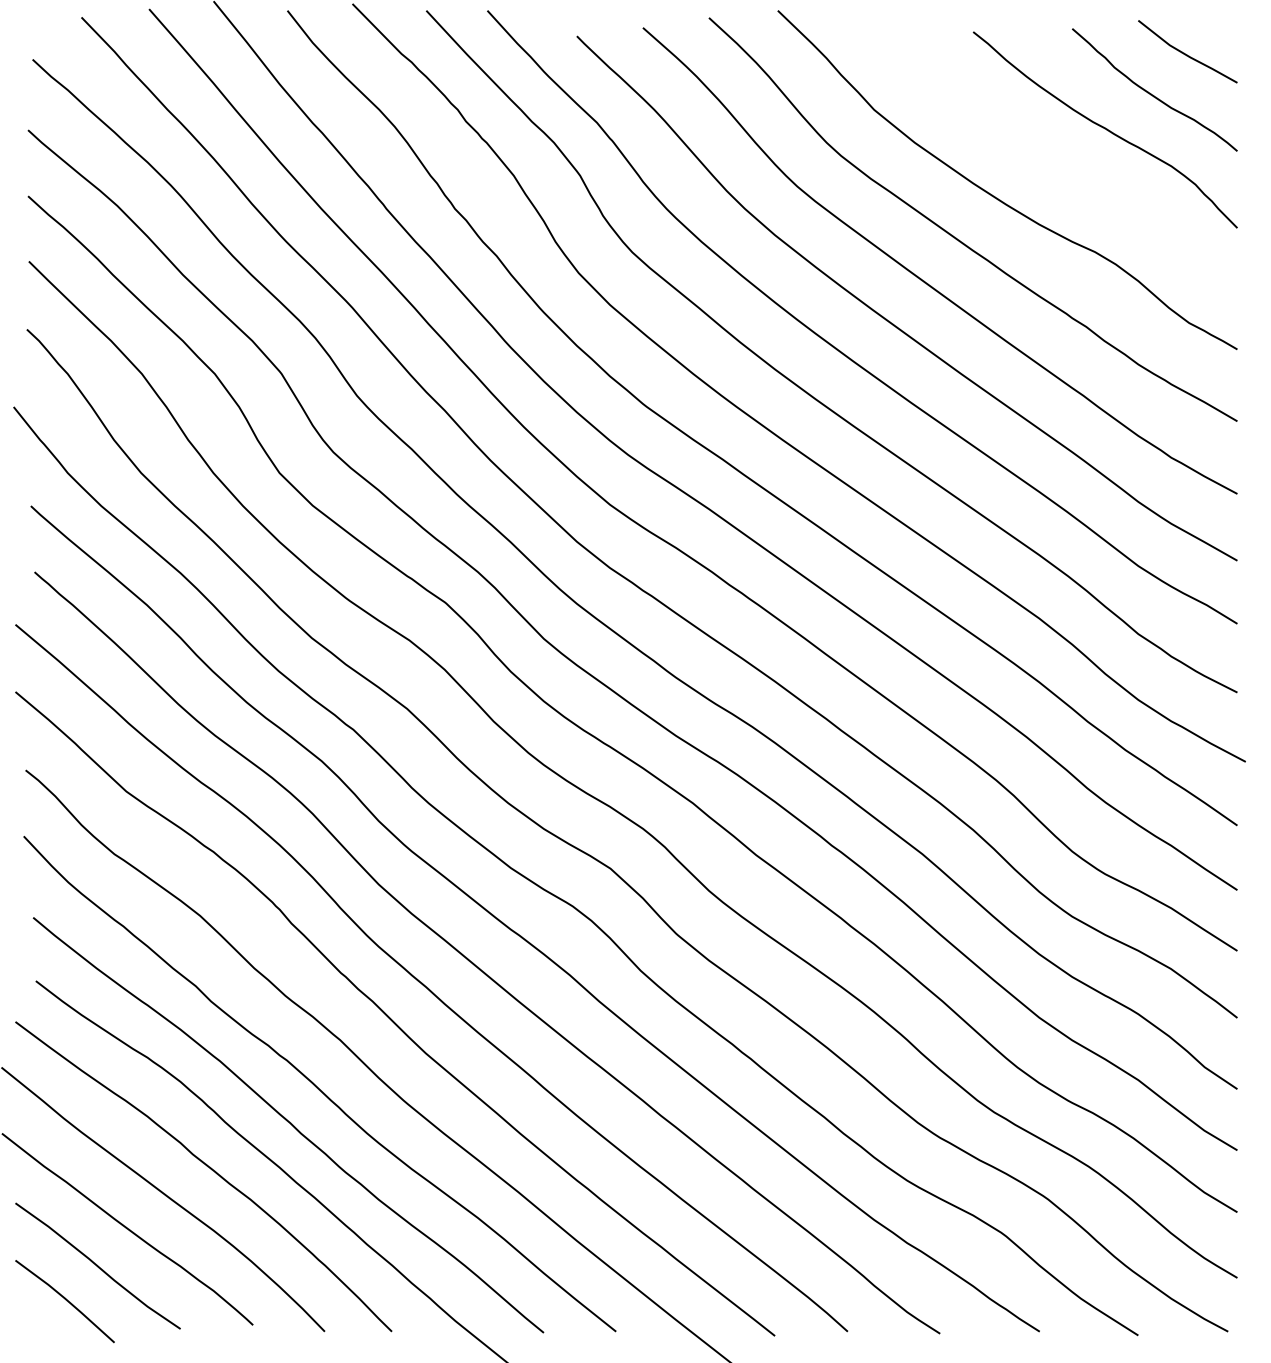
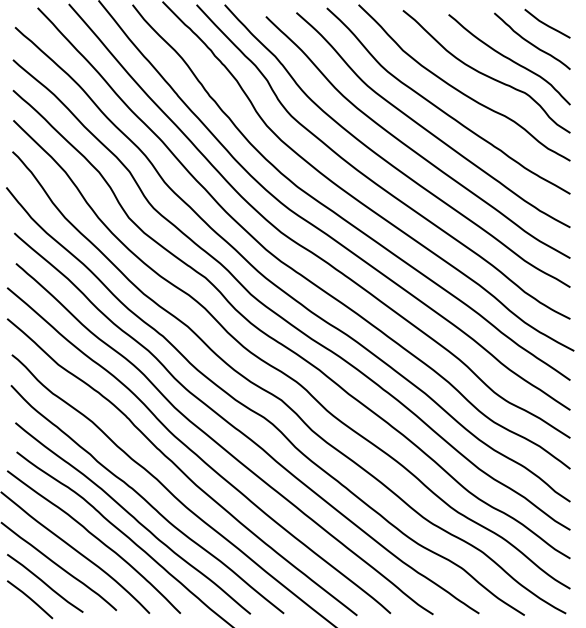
curve: (1050, 159) -> (484, 73), added

